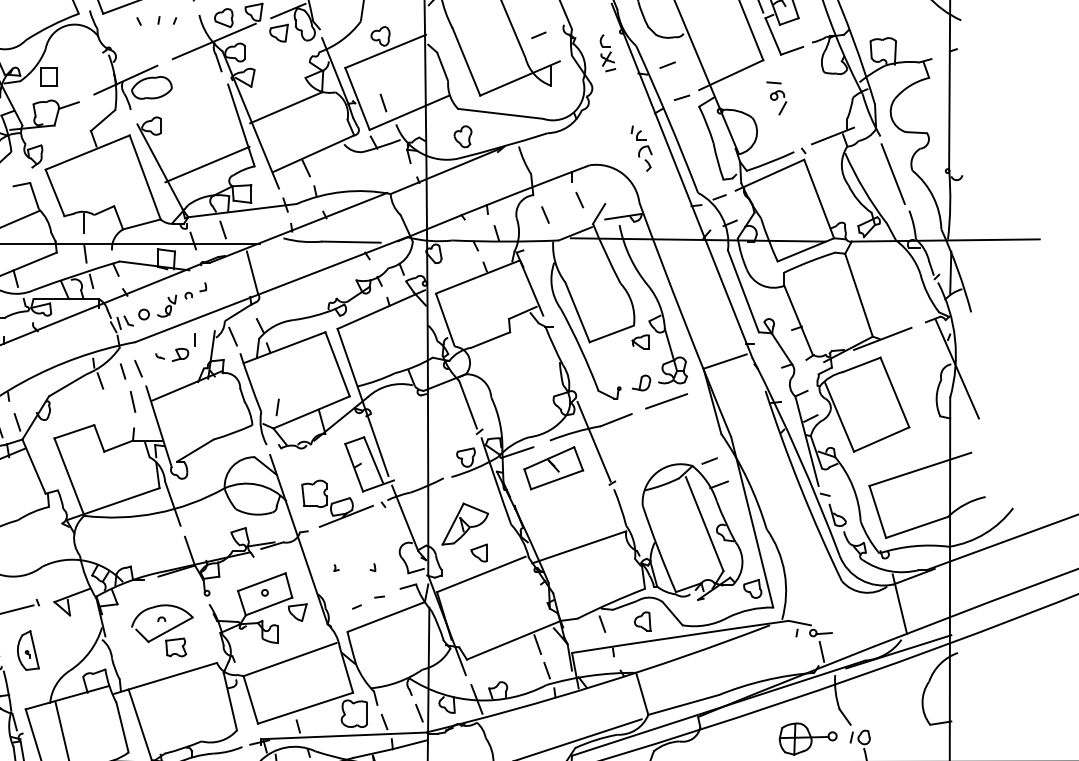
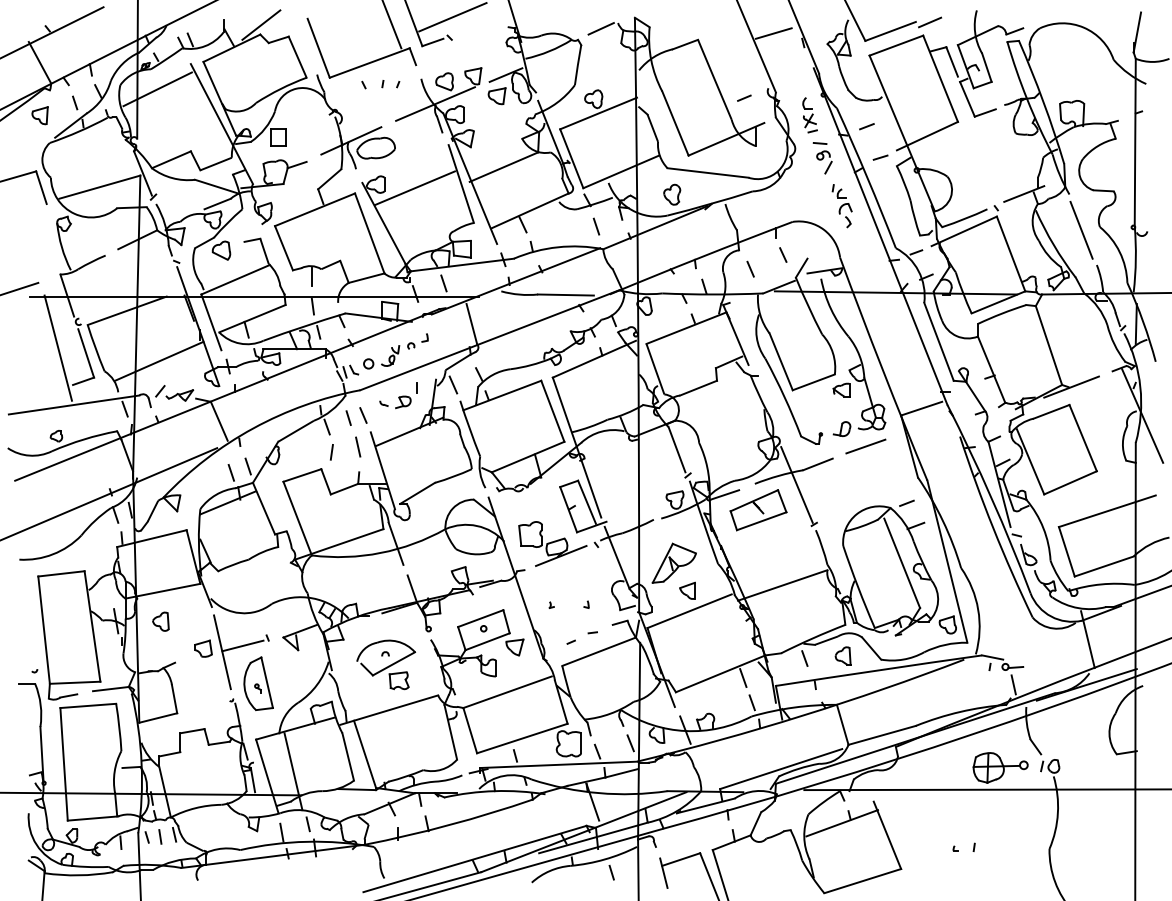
part: (776, 98) -> (822, 158), moved
line: (383, 102) -> (596, 226), moved
line: (206, 164) -> (414, 188), moved
line: (277, 407) -> (331, 452), moved
part: (28, 650) -> (258, 683), size x1.43

